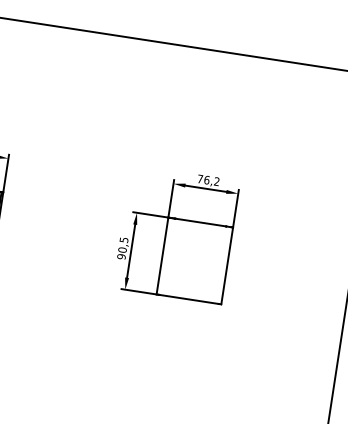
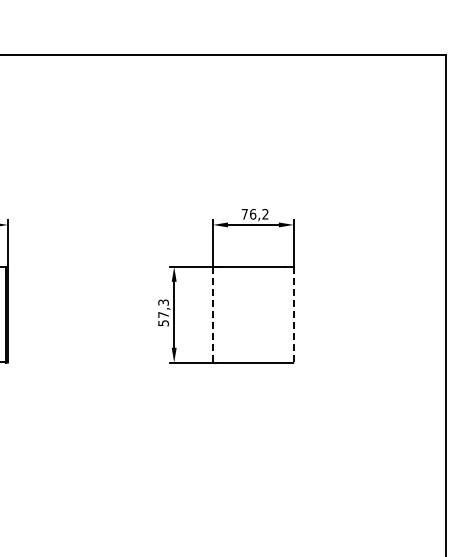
text: (122, 248) -> (163, 312), 90,5 -> 57,3
line: (162, 255) -> (213, 314), solid -> dashed
line: (227, 265) -> (293, 314), solid -> dashed

